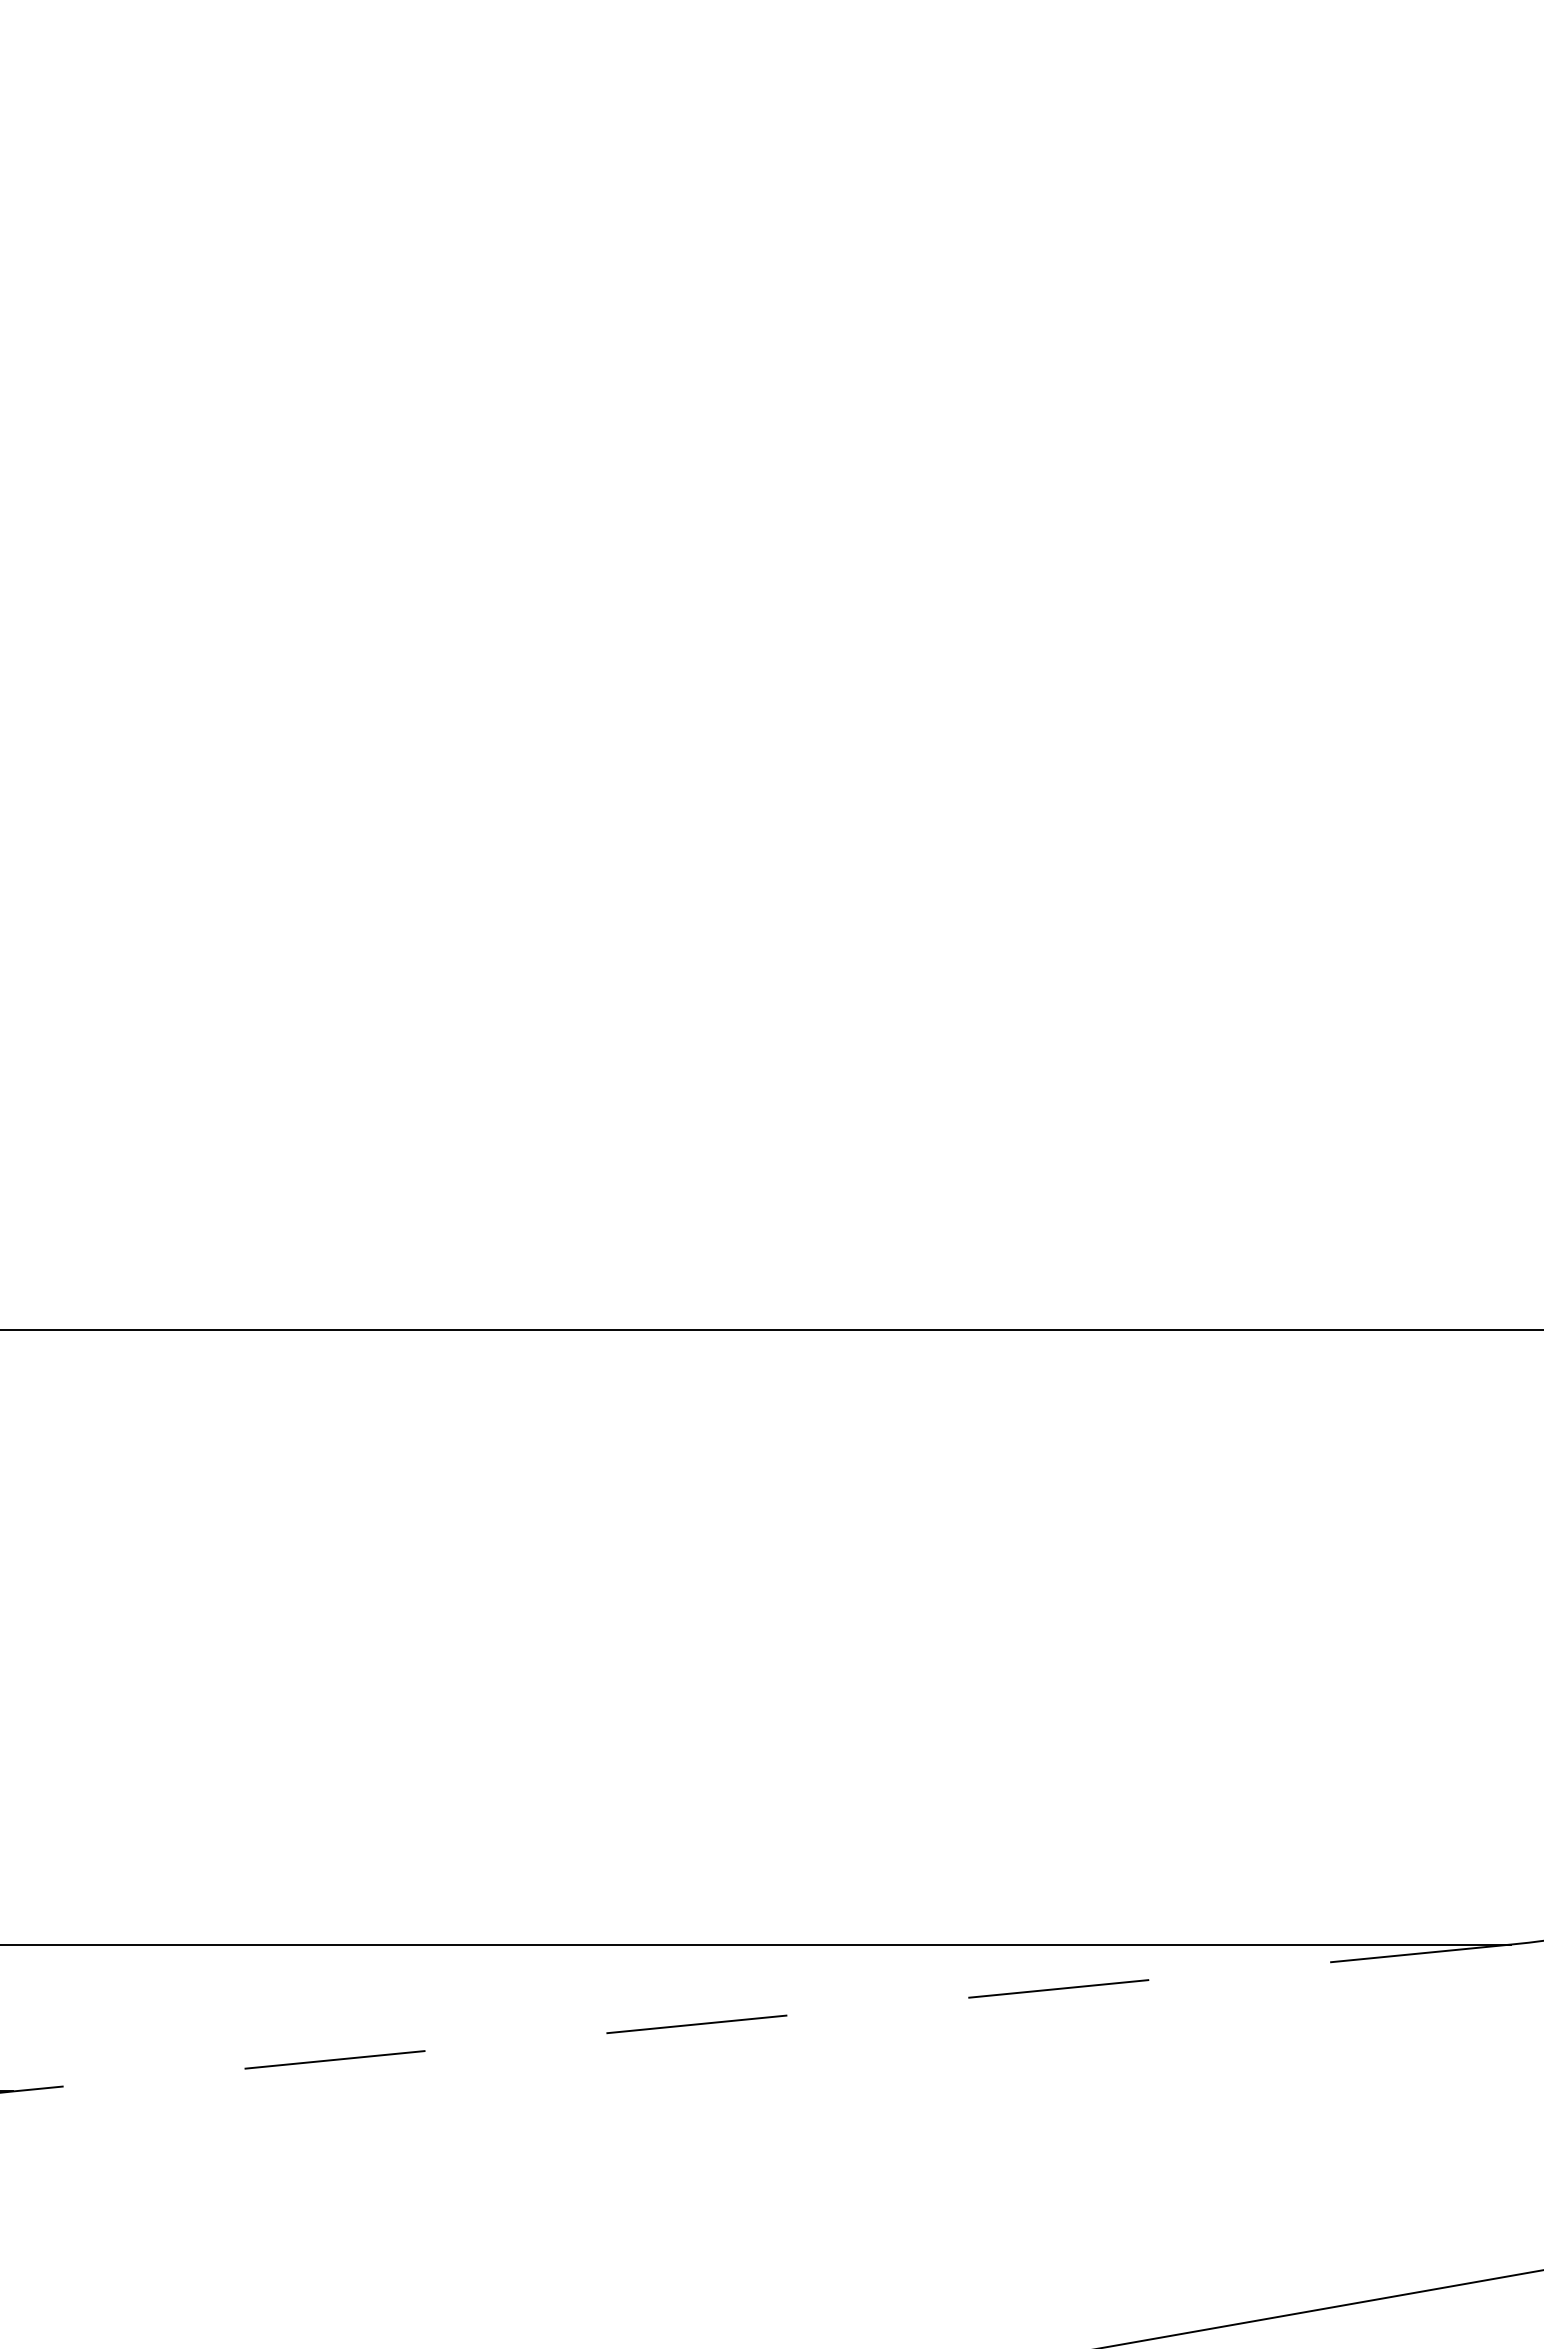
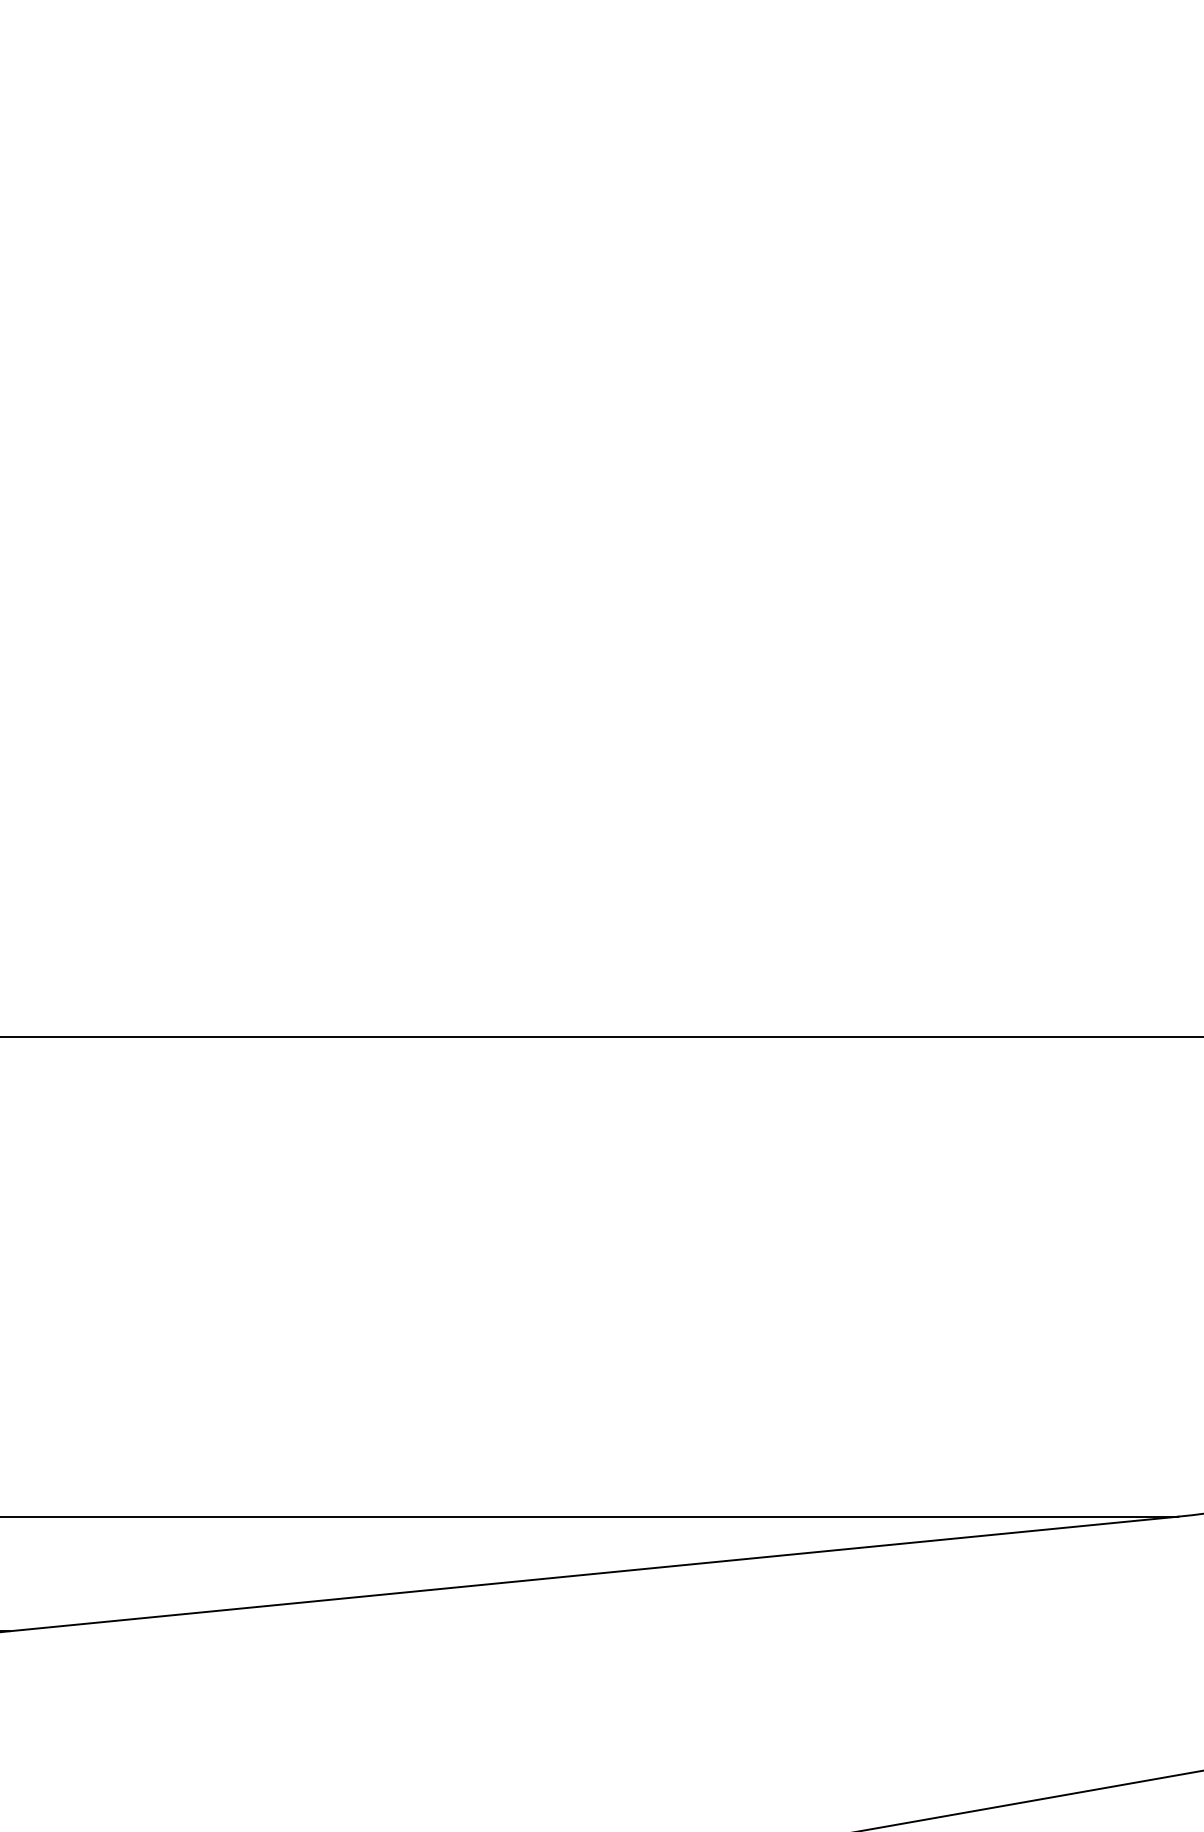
line: (762, 2018) -> (594, 1574), dashed -> solid

